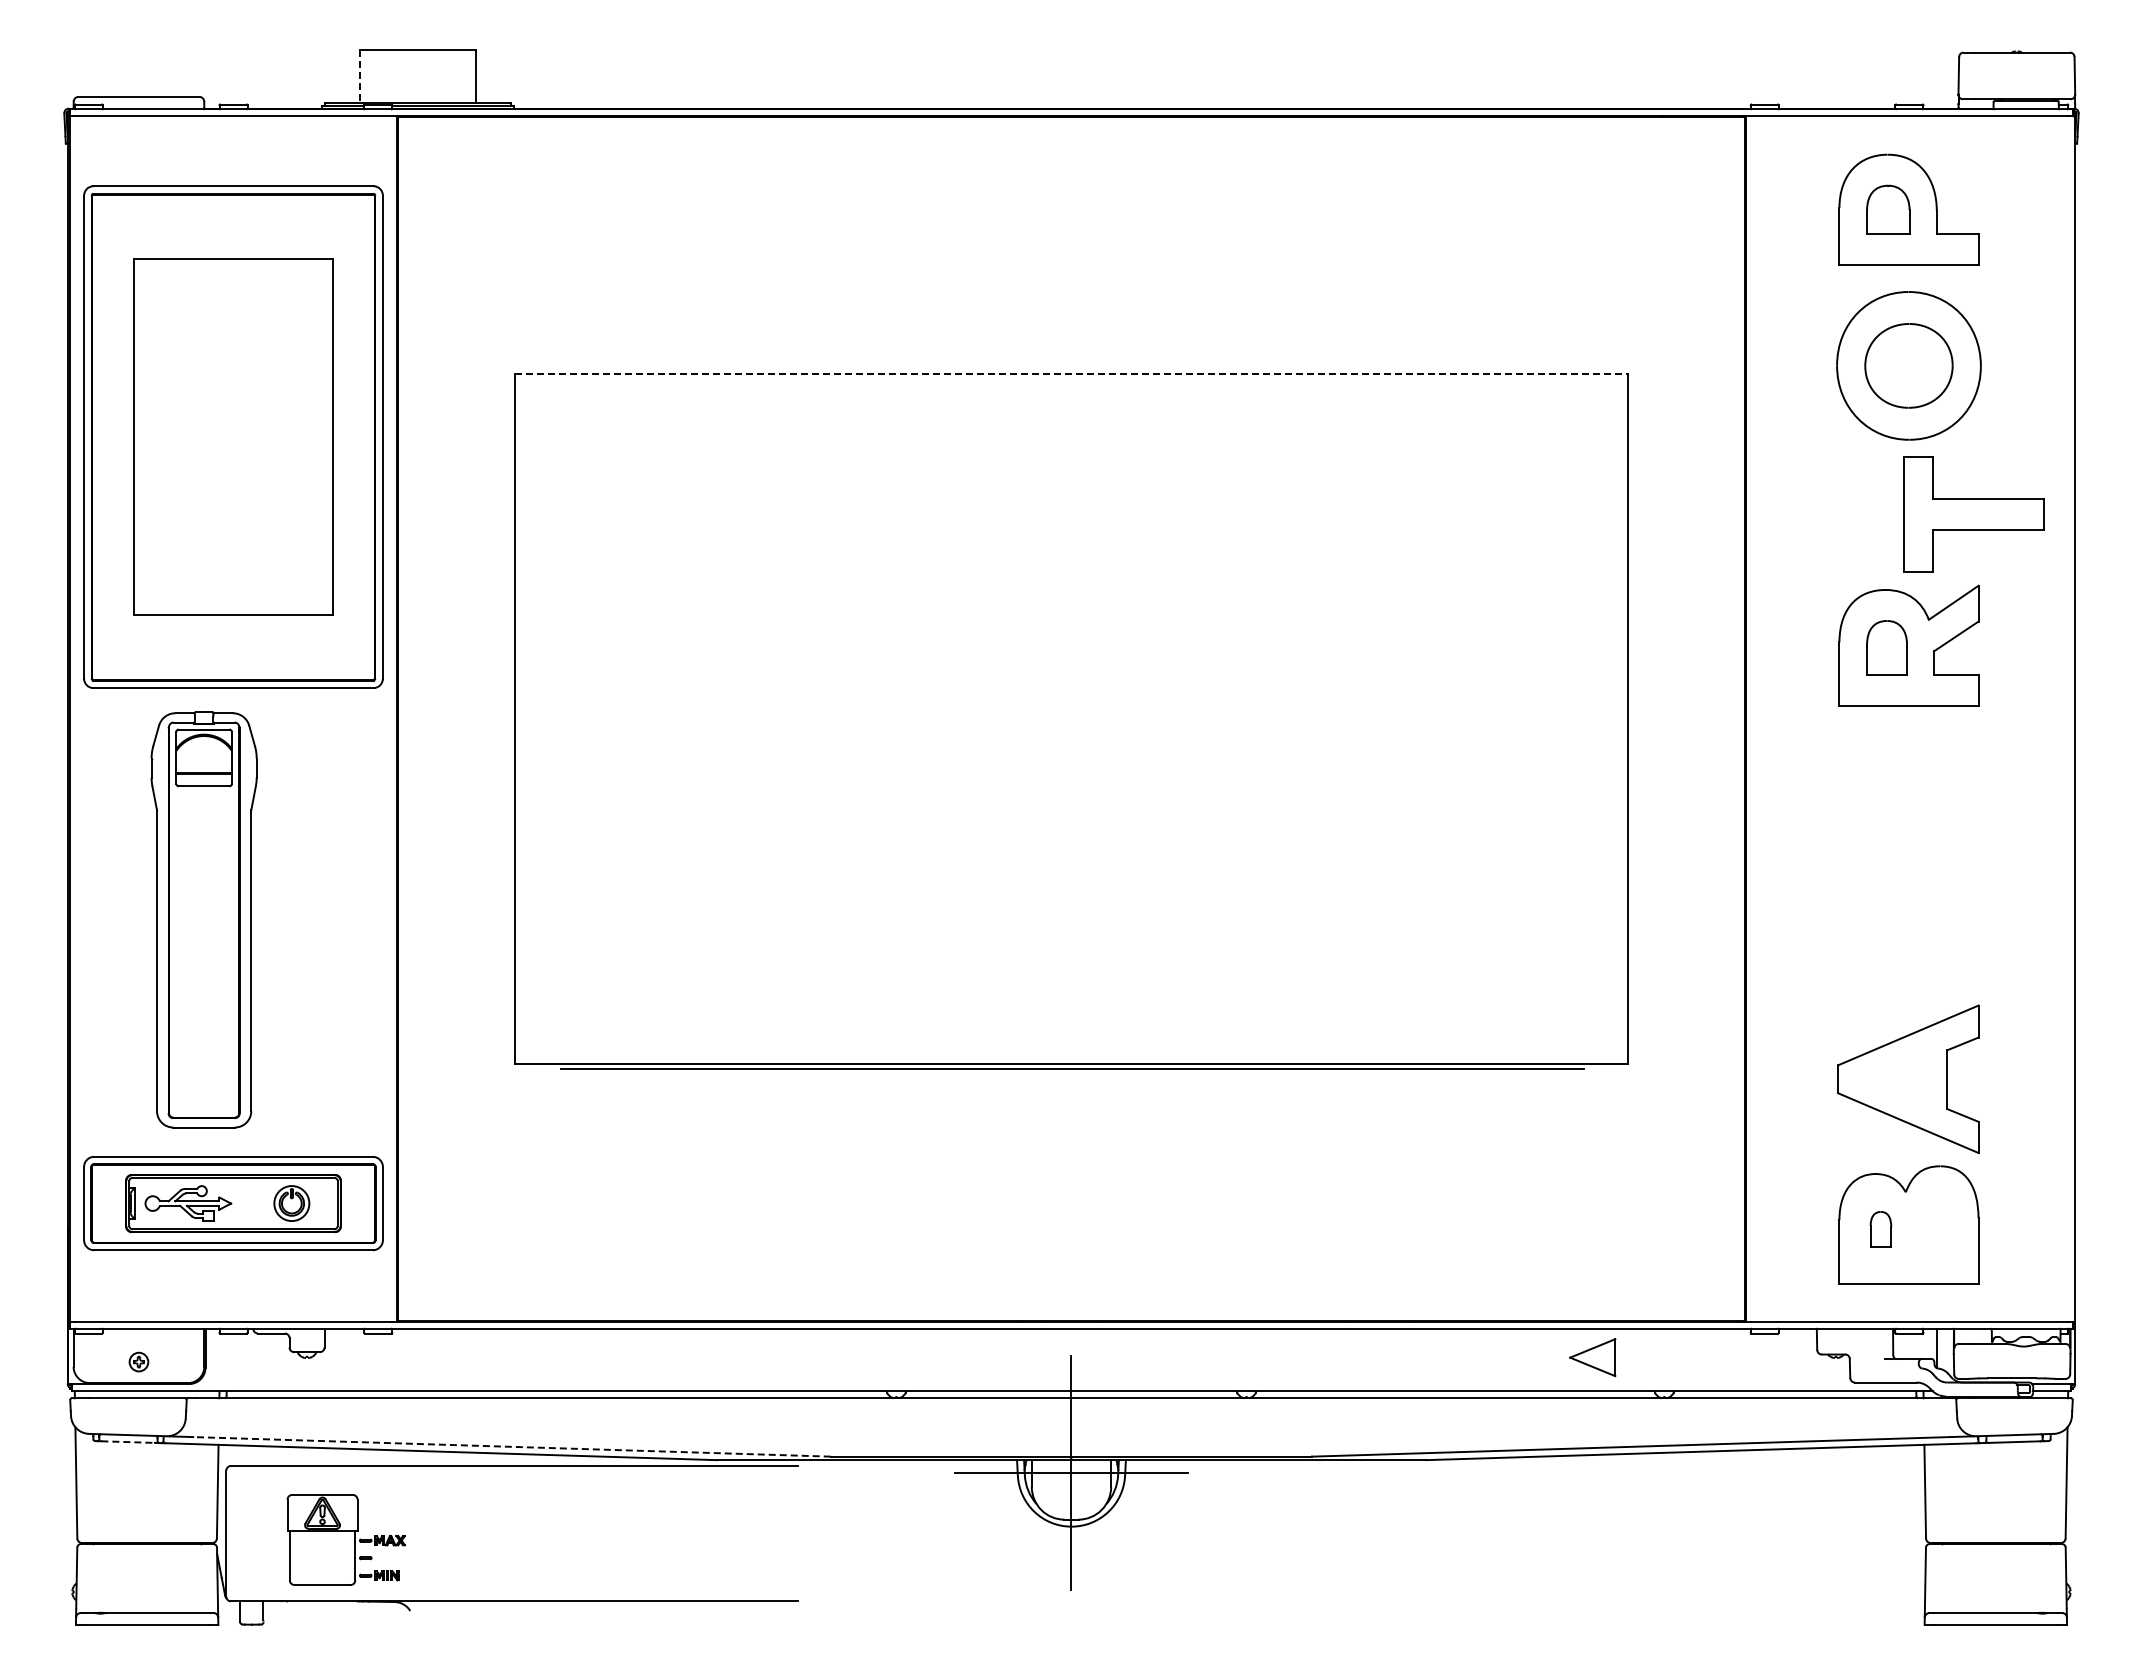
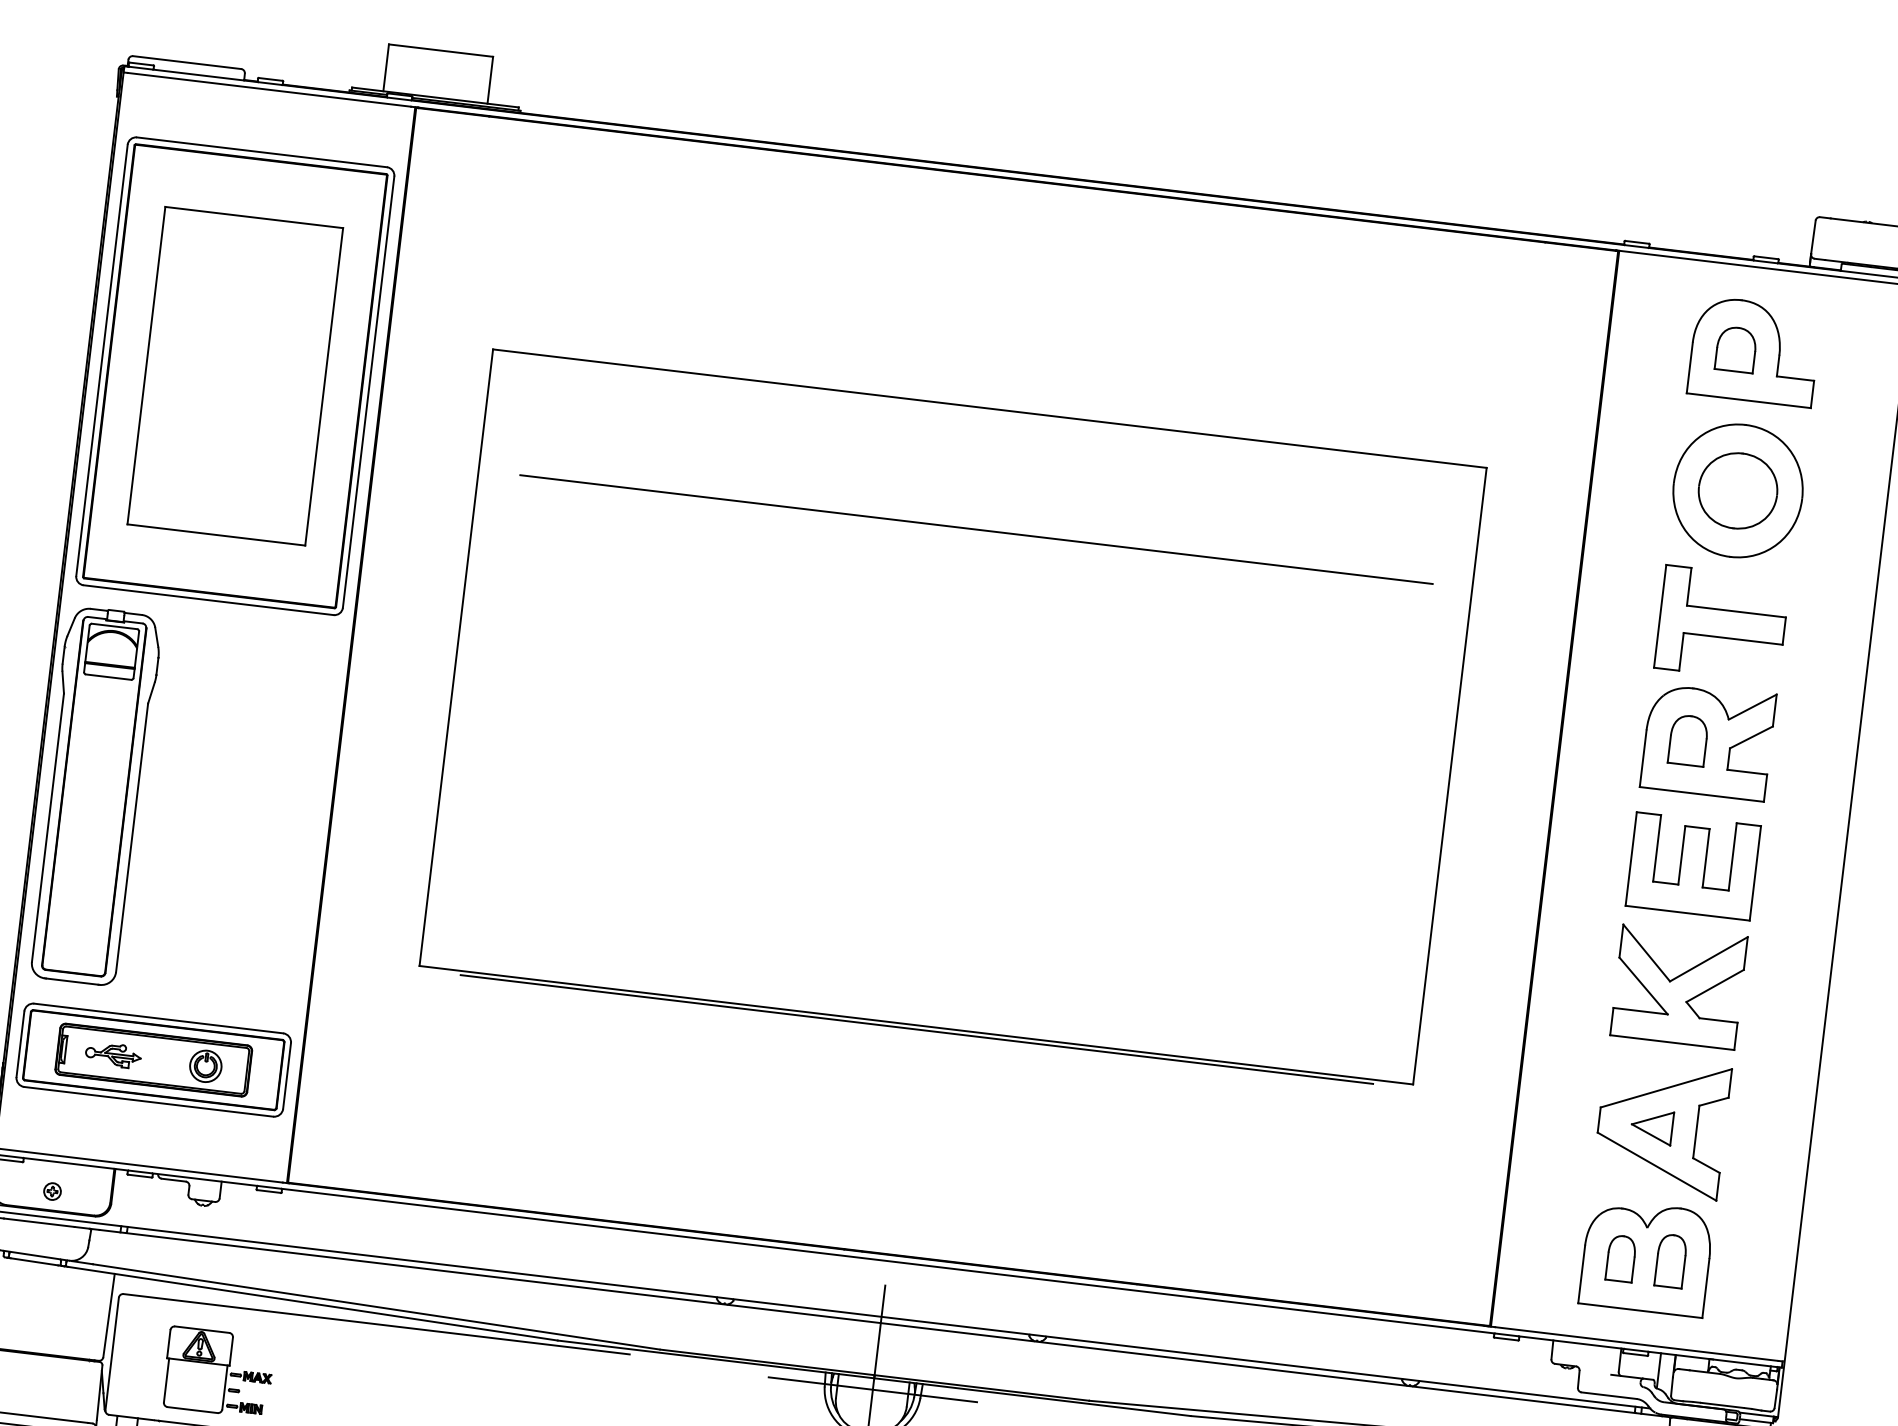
line: (359, 77) -> (386, 68), dashed -> solid
line: (1071, 373) -> (989, 408), dashed -> solid
line: (1072, 508) -> (976, 529), added
part: (1973, 514) -> (1721, 623), moved
part: (1908, 785) -> (1692, 865), added
part: (203, 919) -> (93, 795), moved
part: (1908, 920) -> (1678, 985), added
part: (187, 1203) -> (112, 1055), size x0.71
part: (1936, 1225) -> (1671, 1260), added
part: (1880, 1229) -> (1620, 1258), size x1.43
part: (1592, 1357) -> (1651, 1126), moved
line: (128, 1442) -> (34, 1262), dashed -> solid
line: (511, 1446) -> (375, 1306), dashed -> solid

